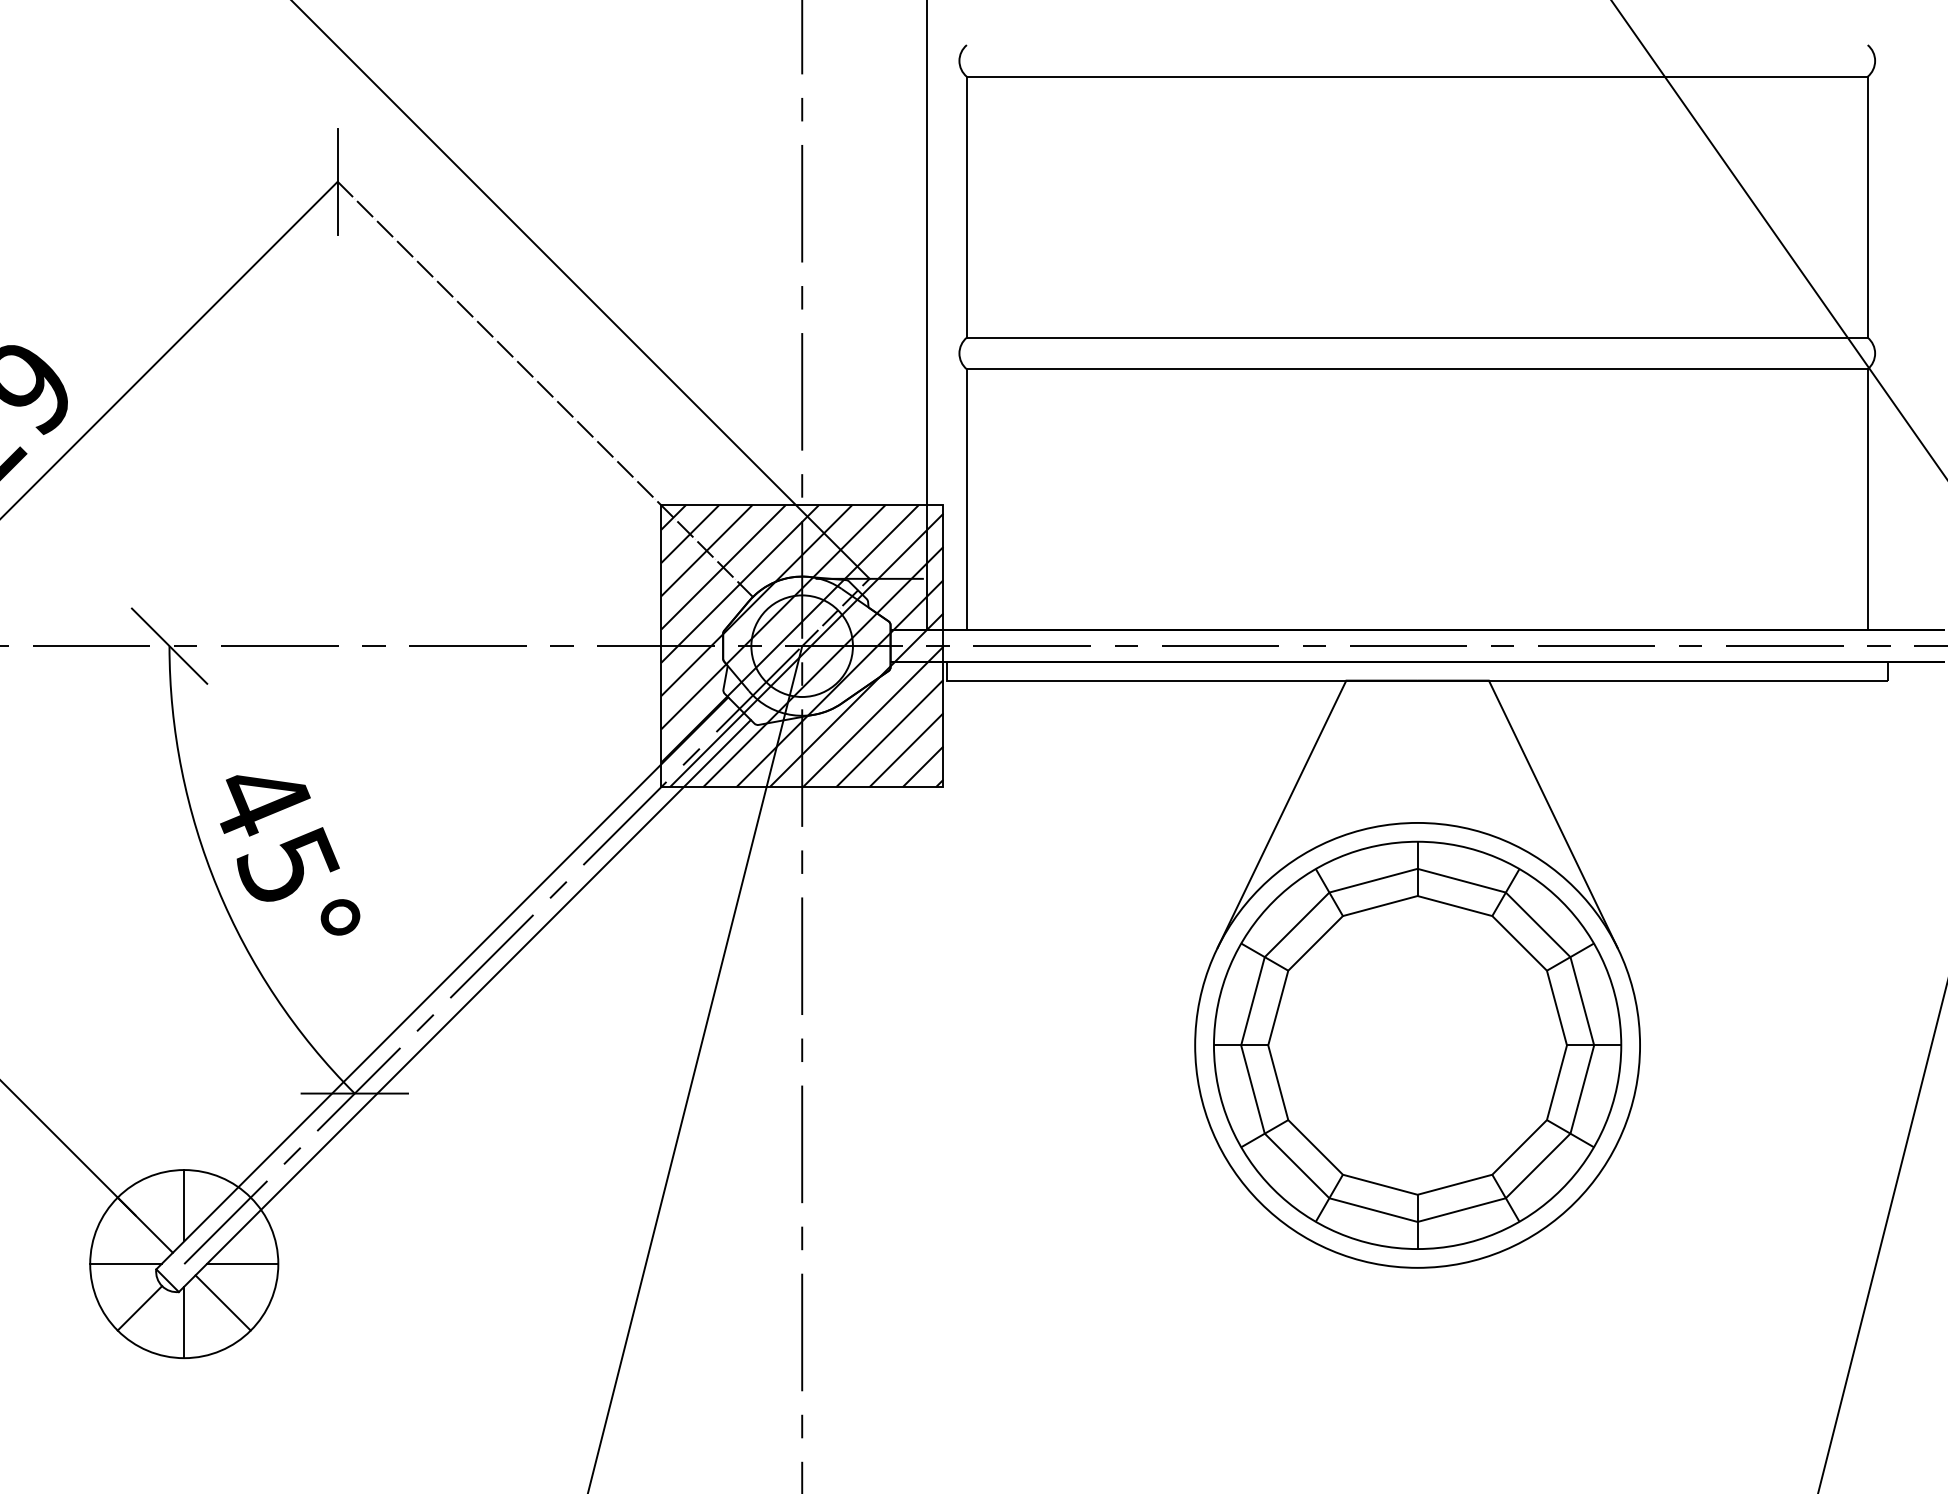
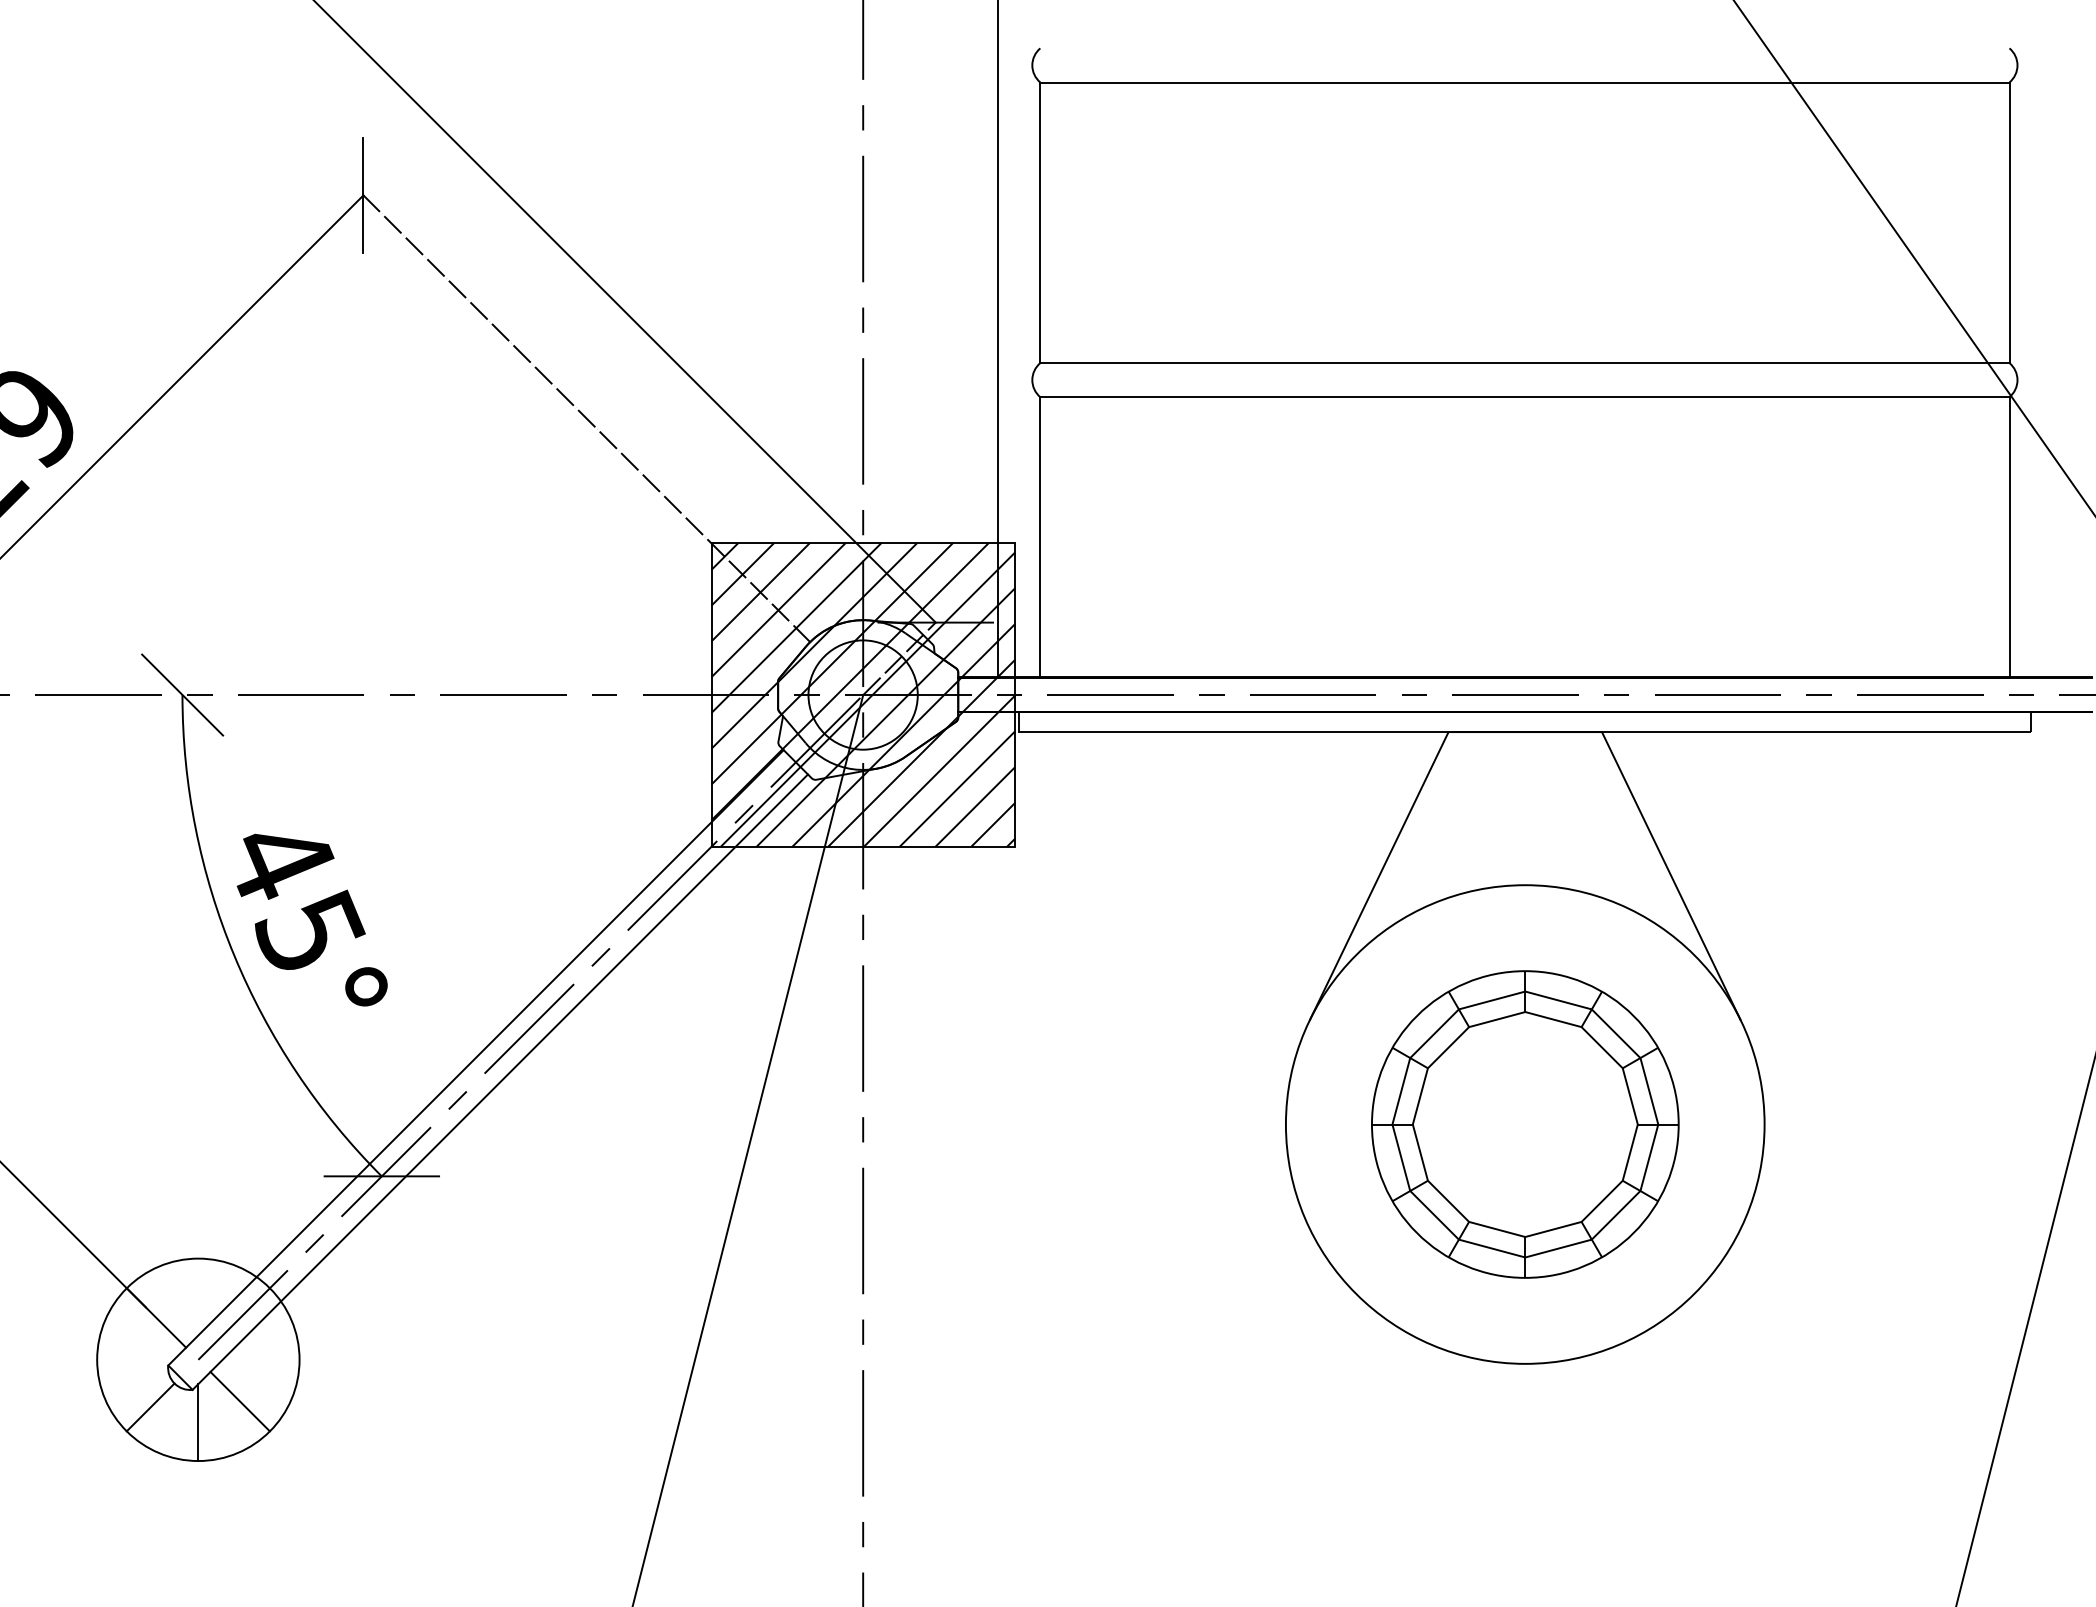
part: (1417, 1045) -> (1525, 1124), size x0.7
line: (184, 1205) -> (198, 1296), removed
line: (125, 1263) -> (135, 1359), removed
line: (242, 1263) -> (260, 1359), removed

